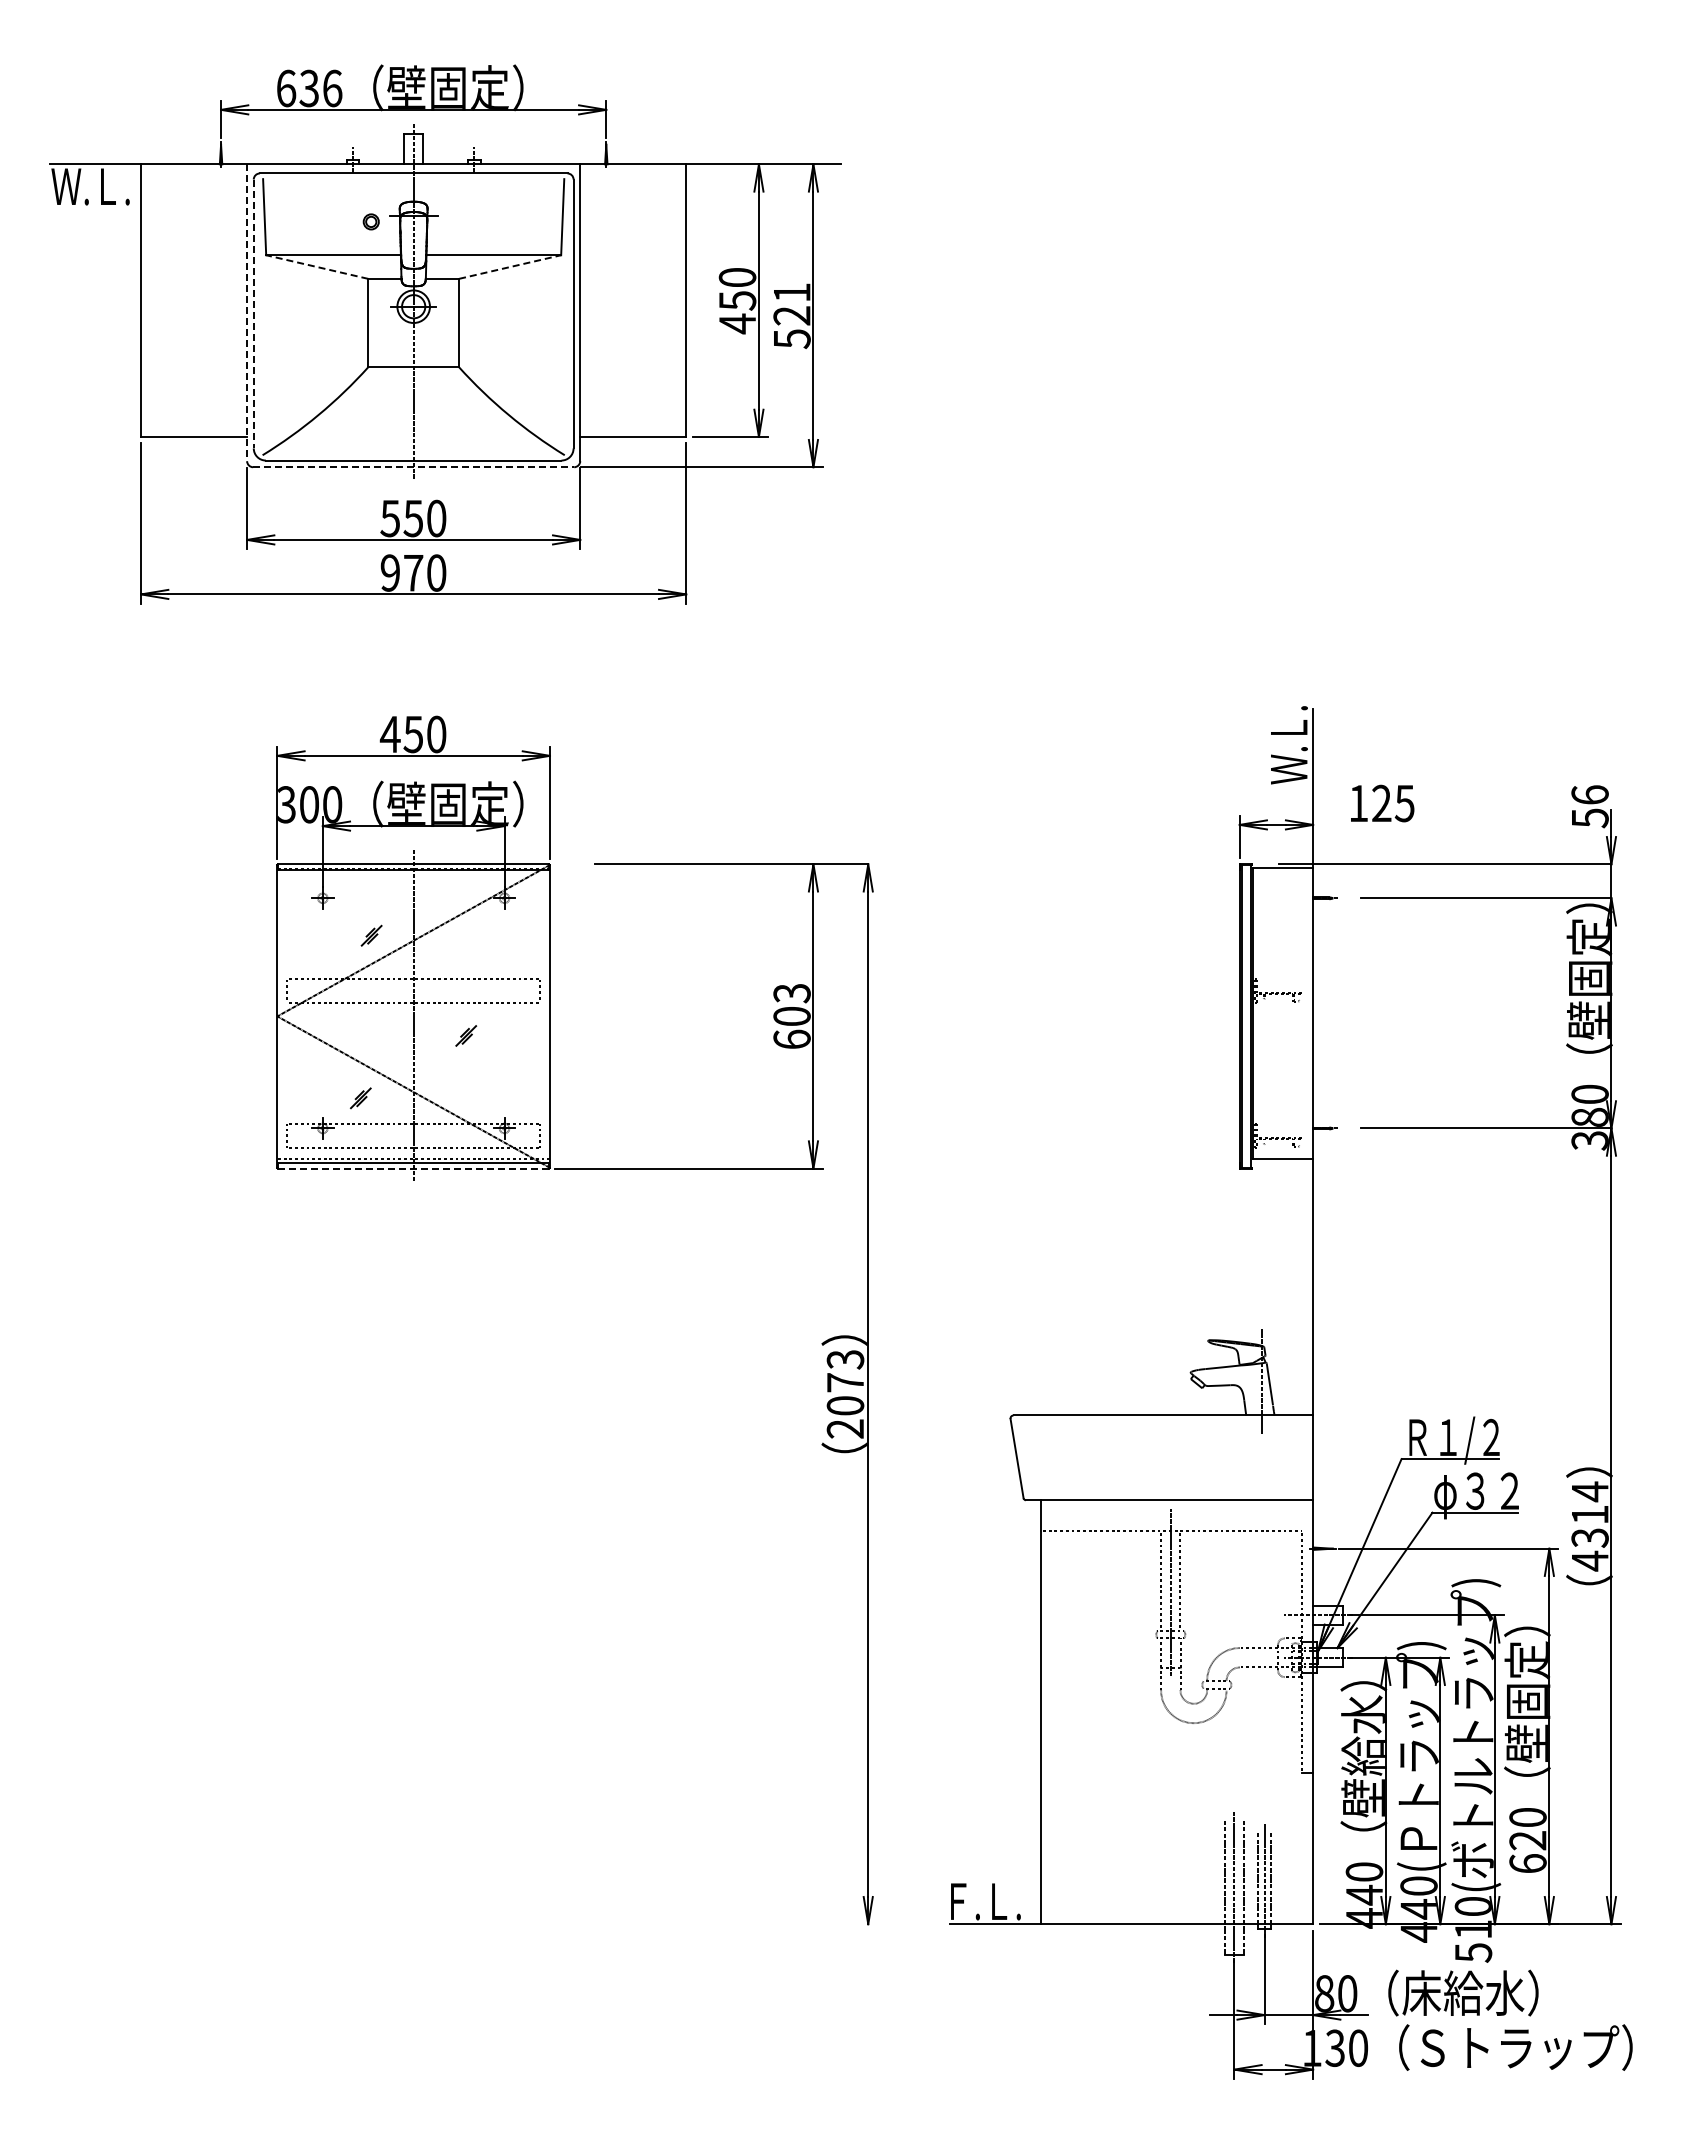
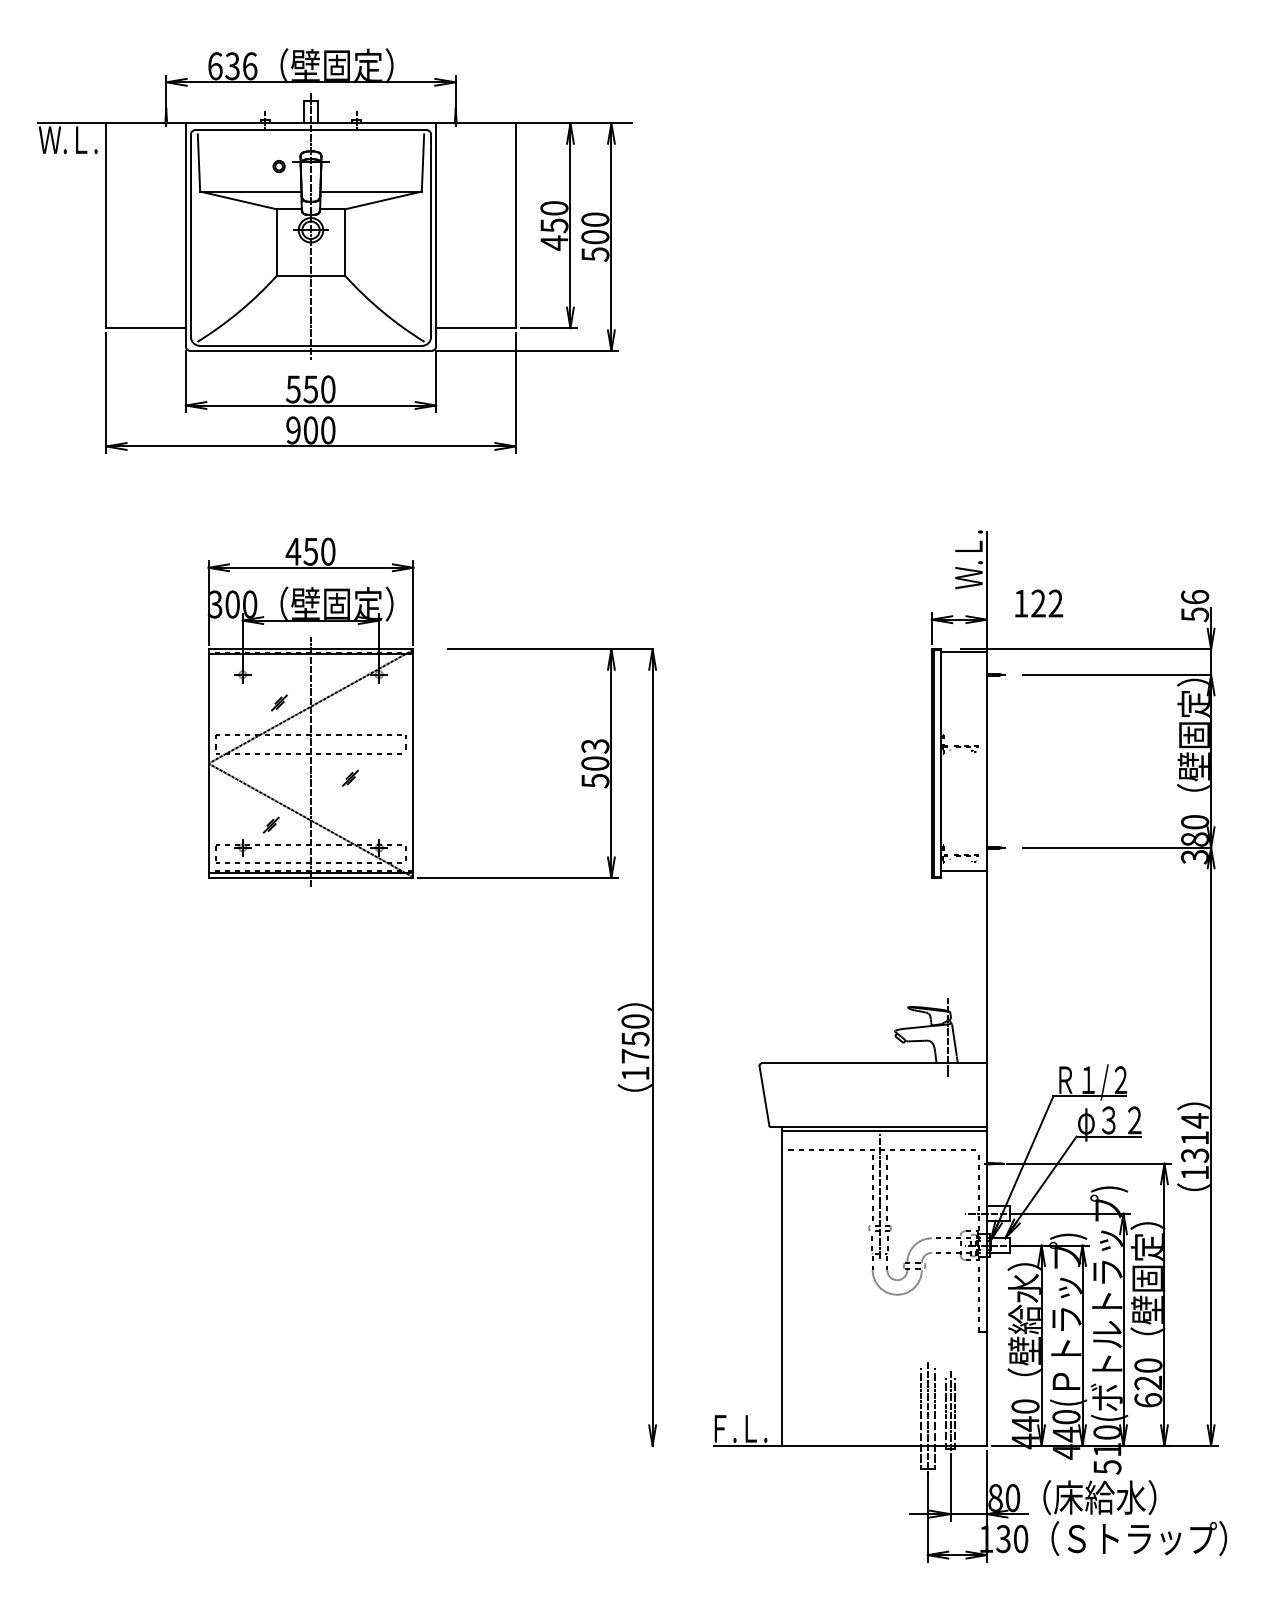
line: (316, 266) -> (237, 200), dashed -> solid
line: (510, 266) -> (383, 200), dashed -> solid
text: (791, 304) -> (594, 228), 521 -> 500
line: (247, 313) -> (186, 235), dashed -> solid
line: (253, 314) -> (190, 236), dashed -> solid
line: (413, 467) -> (310, 351), dashed -> solid
text: (413, 572) -> (310, 430), 970 -> 900
text: (1404, 803) -> (1055, 603), 125 -> 122
text: (791, 1039) -> (594, 780), 603 -> 503
line: (413, 1168) -> (310, 877), dashed -> solid
text: (845, 1394) -> (635, 1047), 2073 -> 1750
line: (1176, 1505) -> (884, 1131), added
text: (1590, 1560) -> (1195, 1172), 4314 -> 1314

